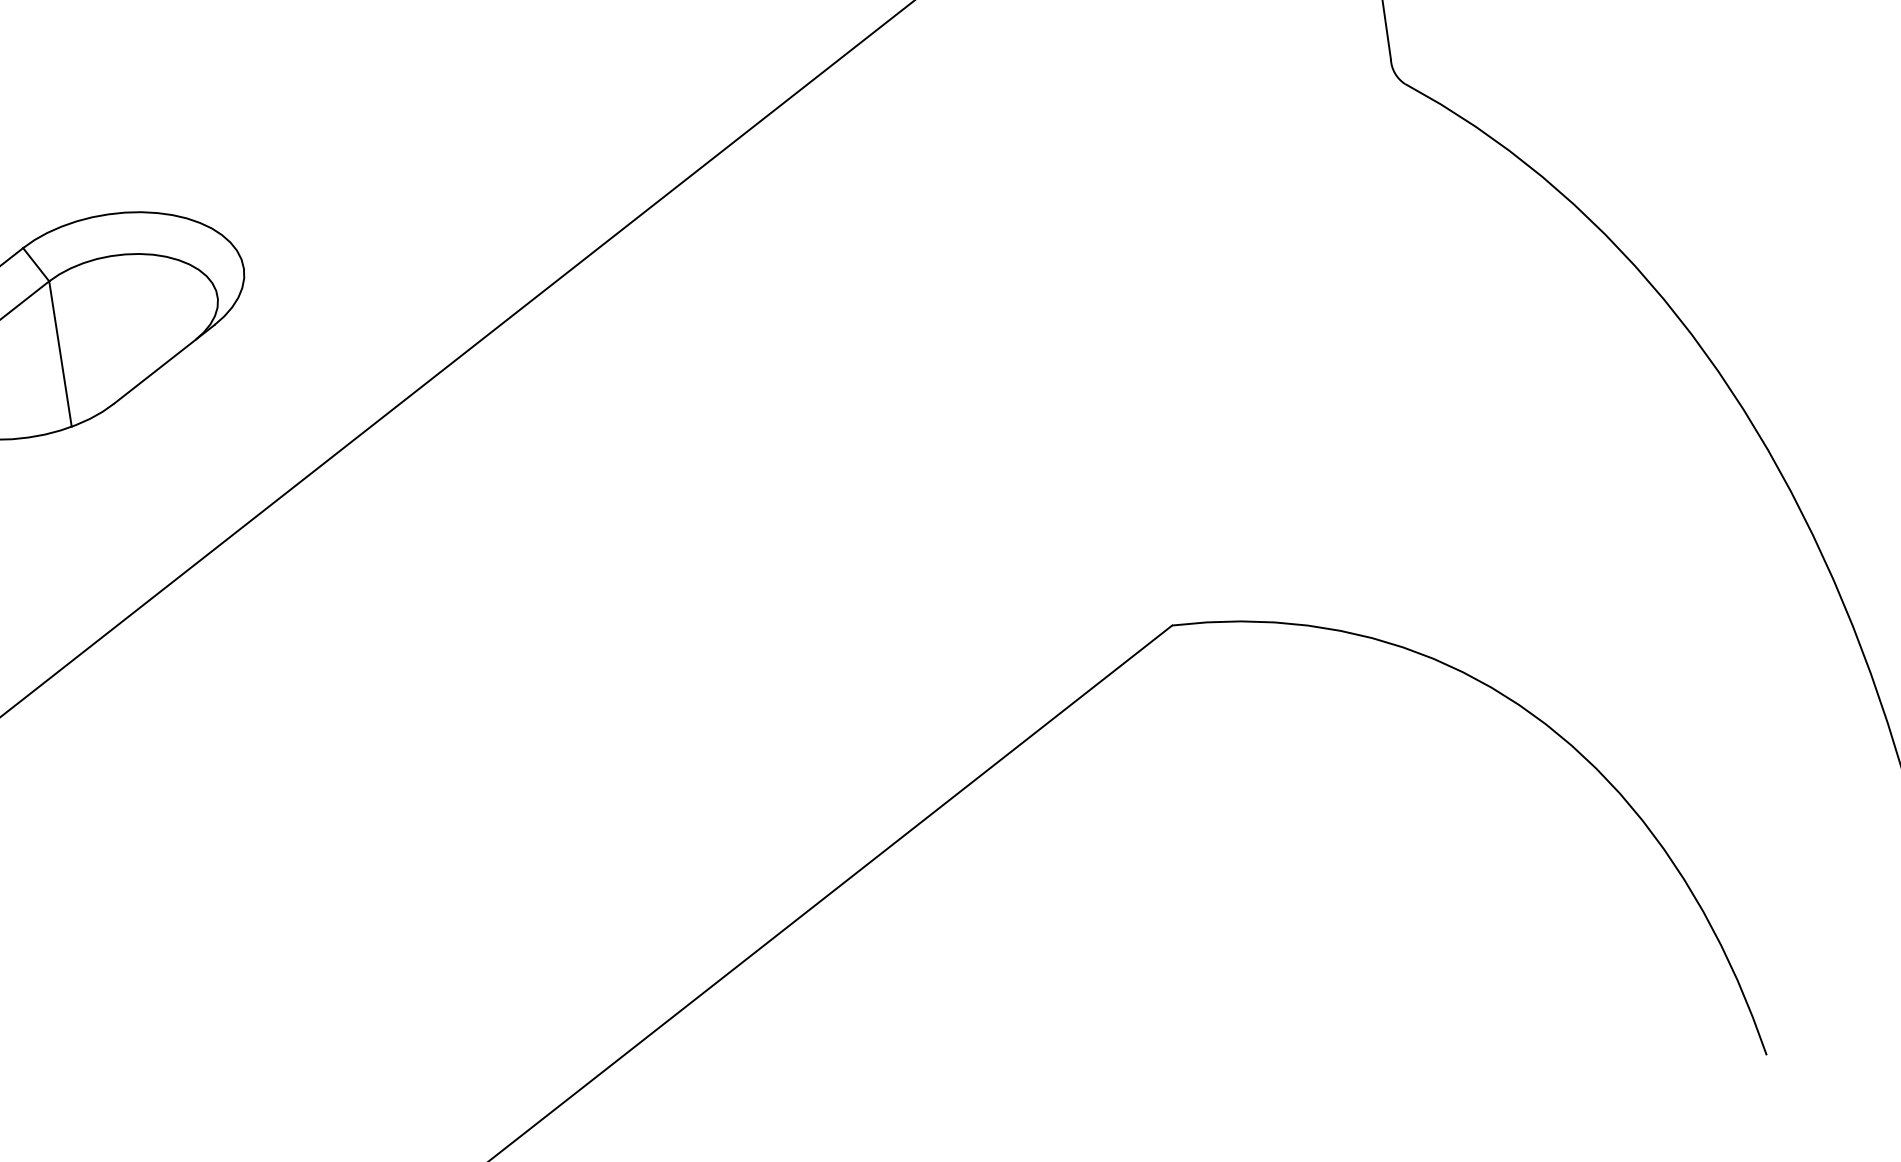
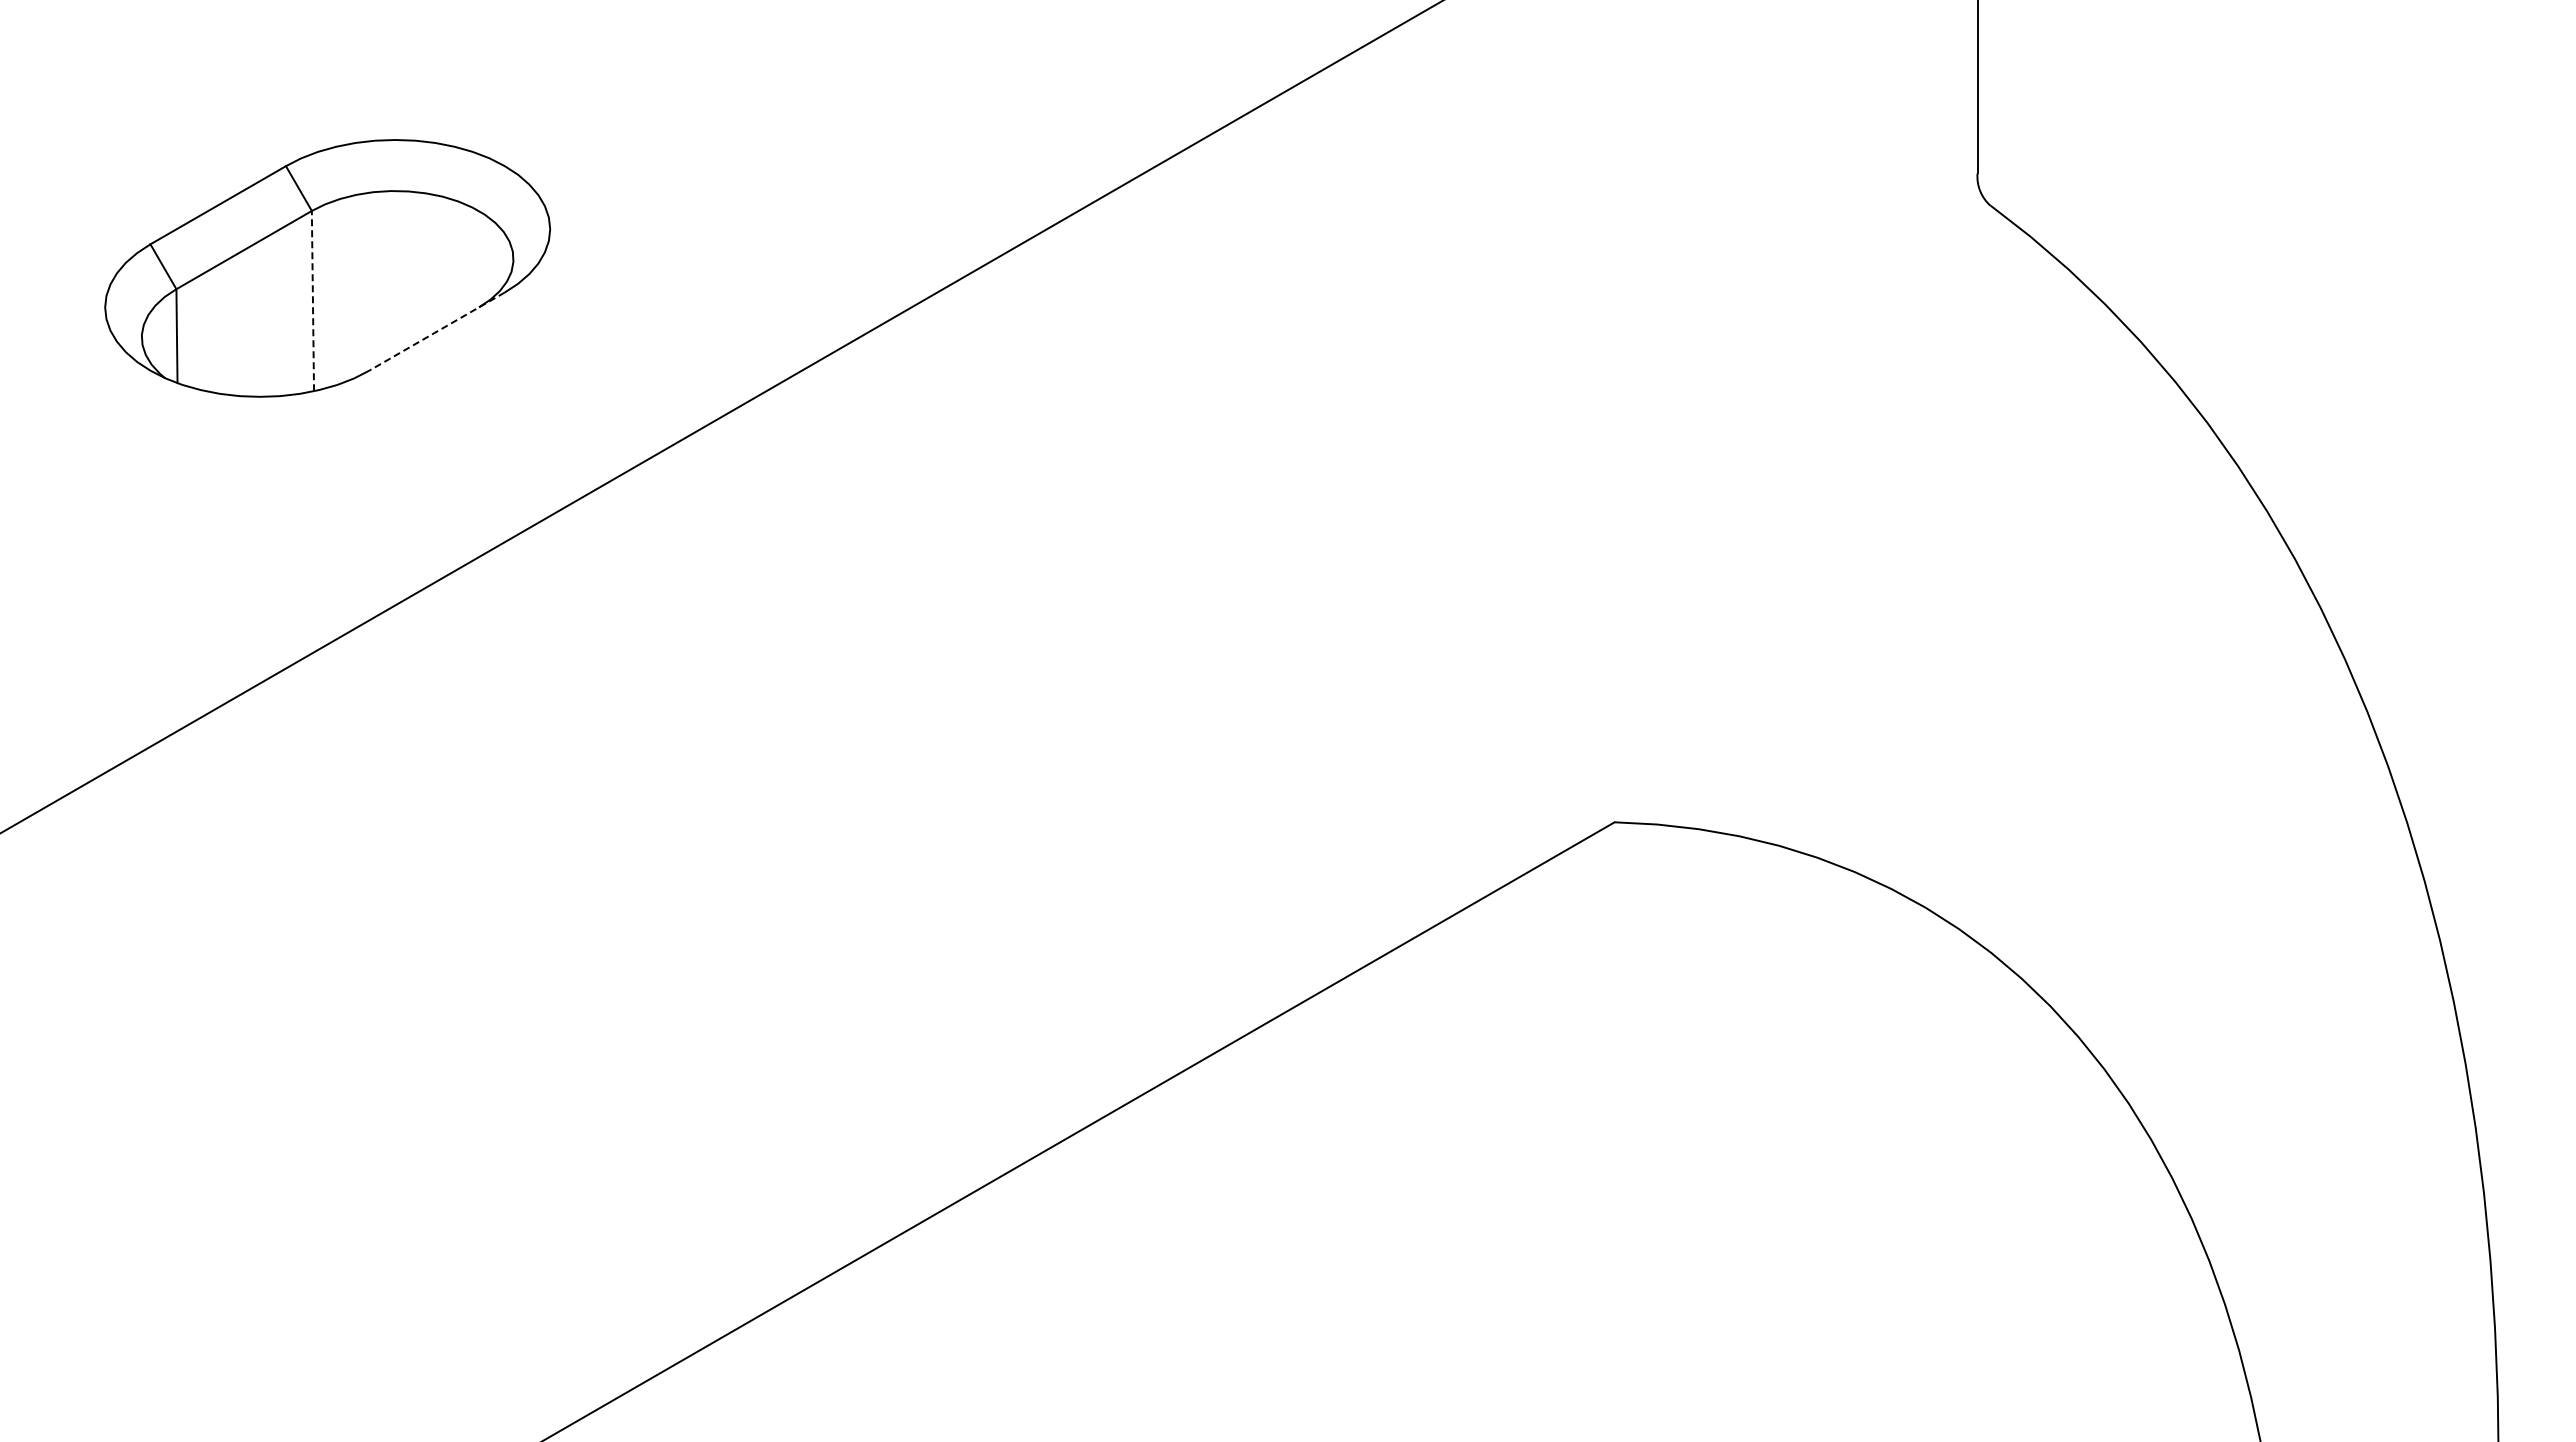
line: (60, 353) -> (312, 300), solid -> dashed
line: (163, 364) -> (436, 331), solid -> dashed

